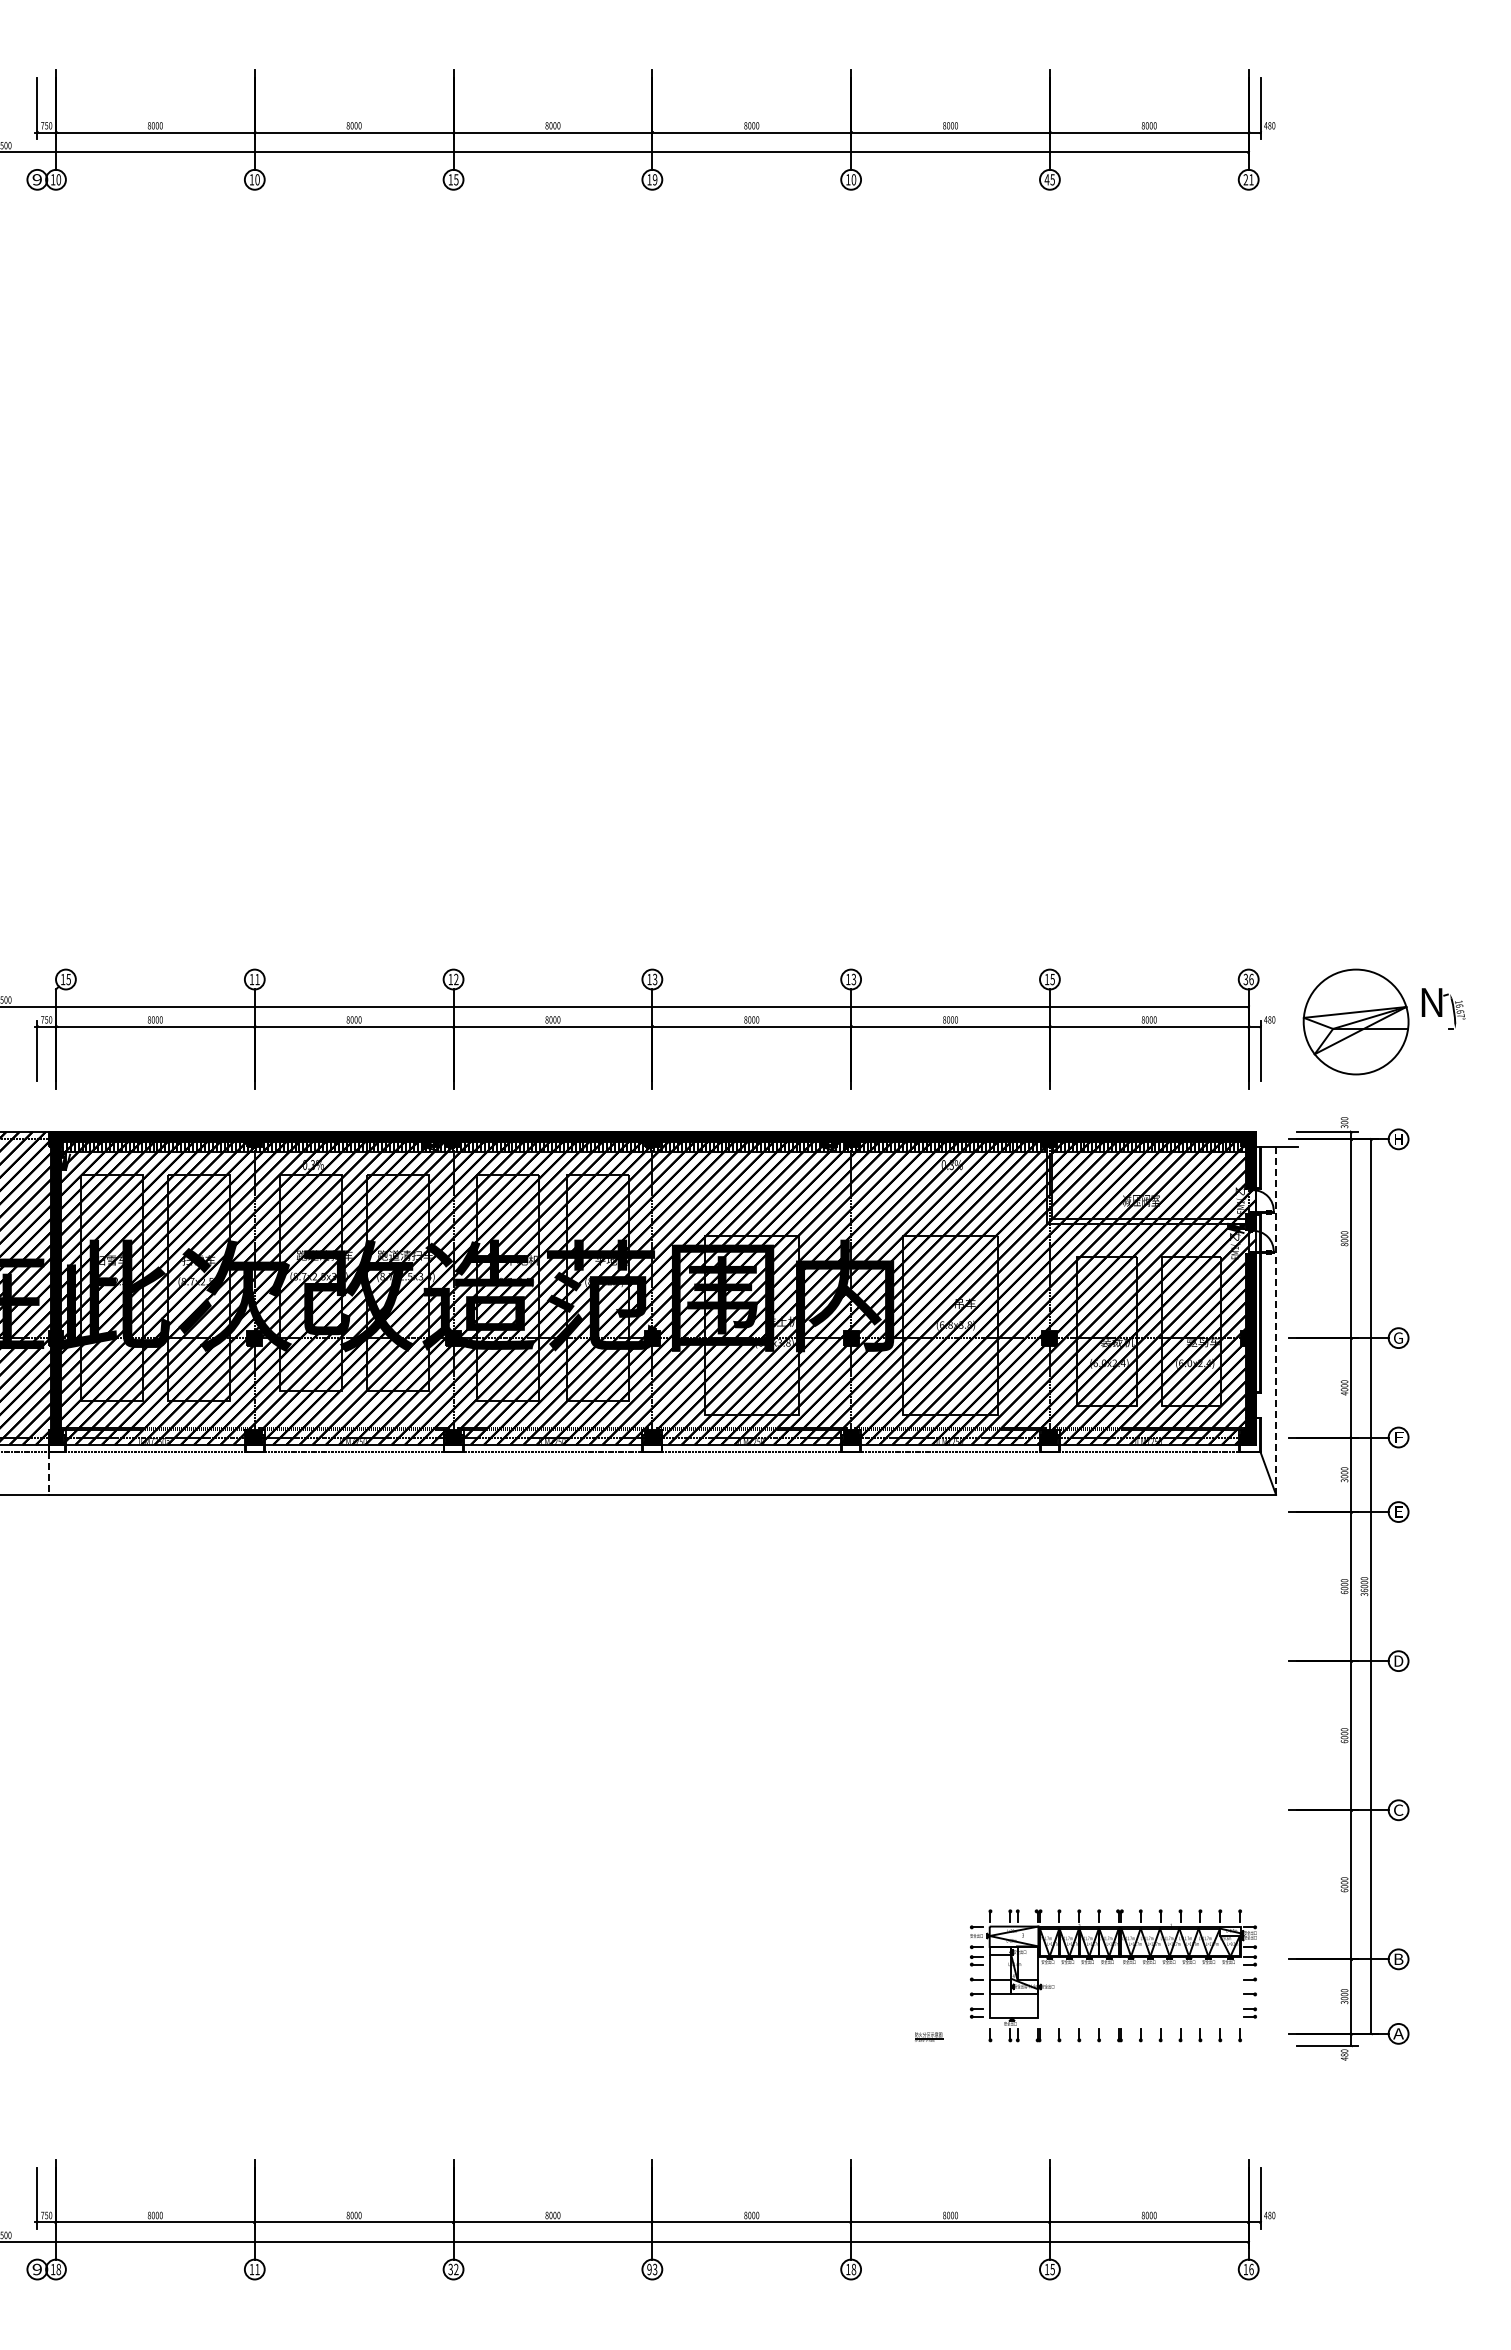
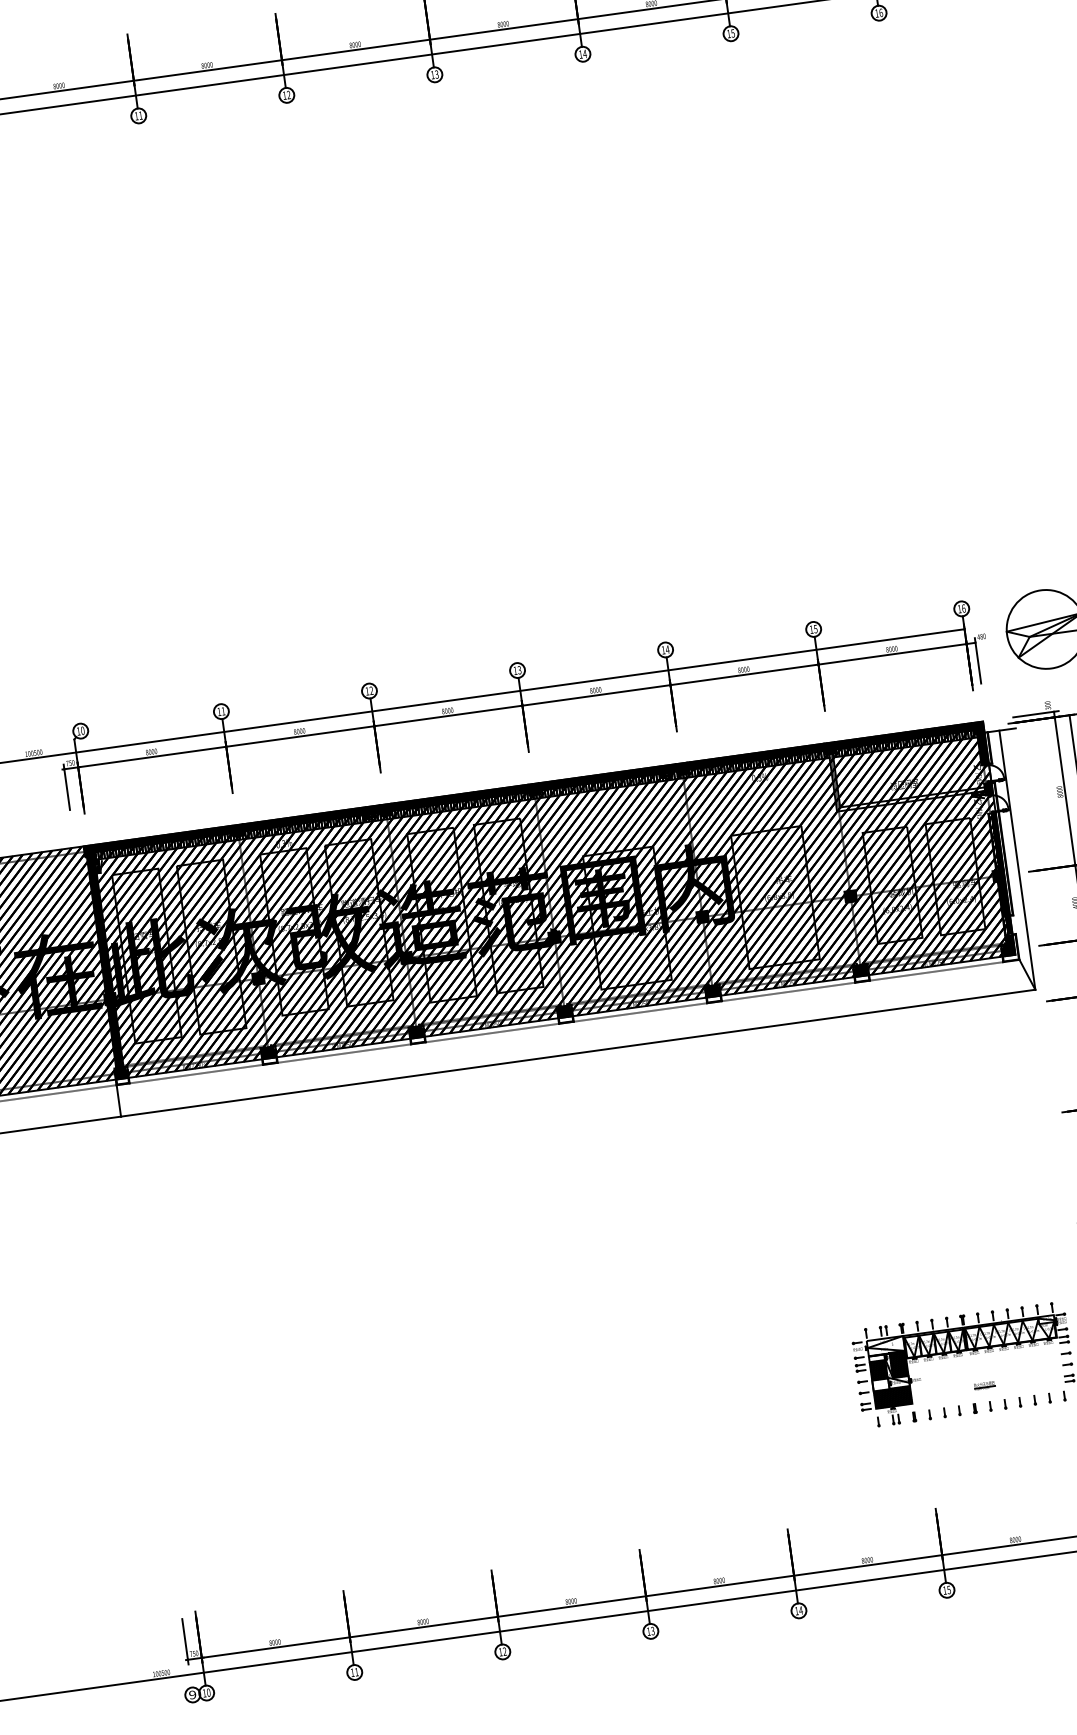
text: (257, 179) -> (140, 115), 10 -> 11
text: (456, 179) -> (288, 94), 15 -> 12
text: (654, 179) -> (436, 74), 19 -> 13
text: (853, 179) -> (584, 53), 10 -> 14
text: (1046, 179) -> (728, 33), 45 -> 15
text: (1248, 179) -> (878, 12), 21 -> 16
text: (68, 979) -> (82, 730), 15 -> 10
text: (853, 979) -> (667, 649), 13 -> 14
text: (1245, 979) -> (959, 609), 36 -> 16
line: (1276, 1320) -> (1017, 859), dashed -> solid
line: (48, 1474) -> (118, 1101), dashed -> solid
hatch: (1027, 1963) -> (898, 1364), added
hatch: (1000, 1966) -> (878, 1369), added
hatch: (1013, 2005) -> (892, 1397), added
part: (929, 2036) -> (985, 1385), moved
text: (58, 2269) -> (208, 1692), 18 -> 10
text: (450, 2269) -> (500, 1652), 32 -> 12
text: (649, 2269) -> (648, 1631), 93 -> 13
text: (853, 2269) -> (800, 1610), 18 -> 14

